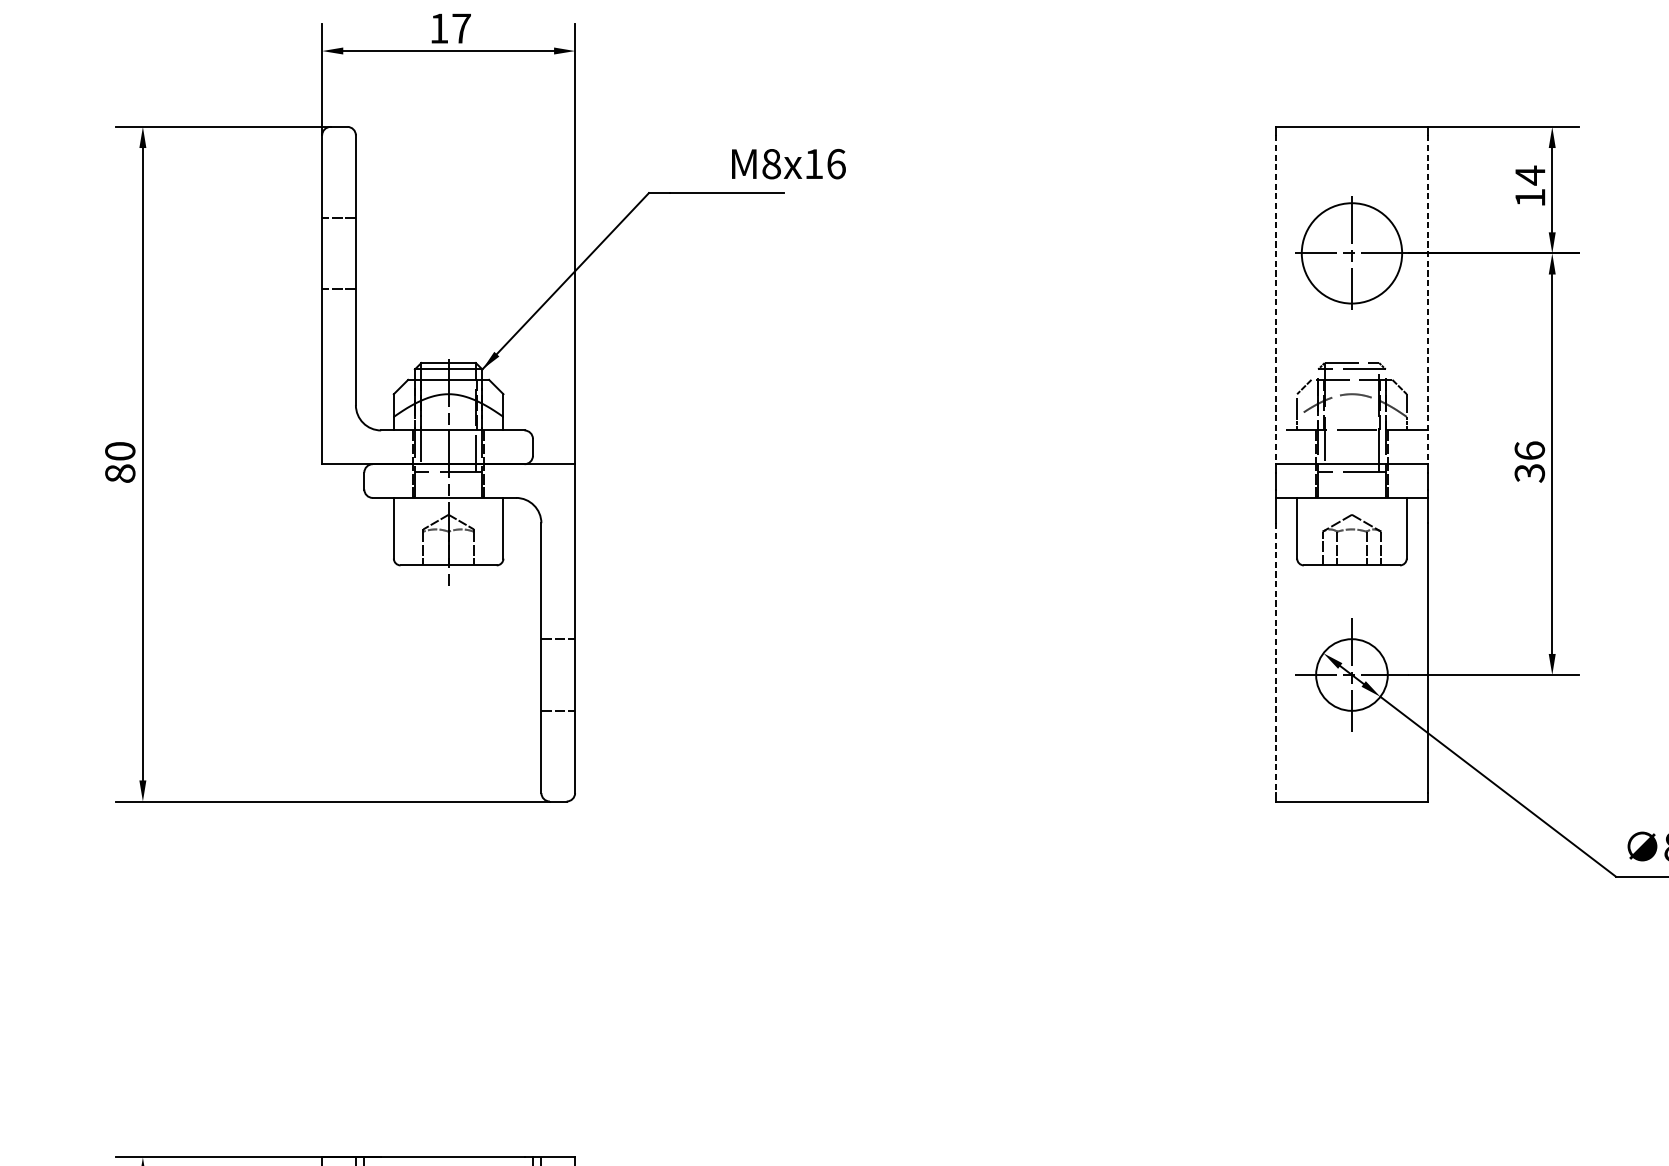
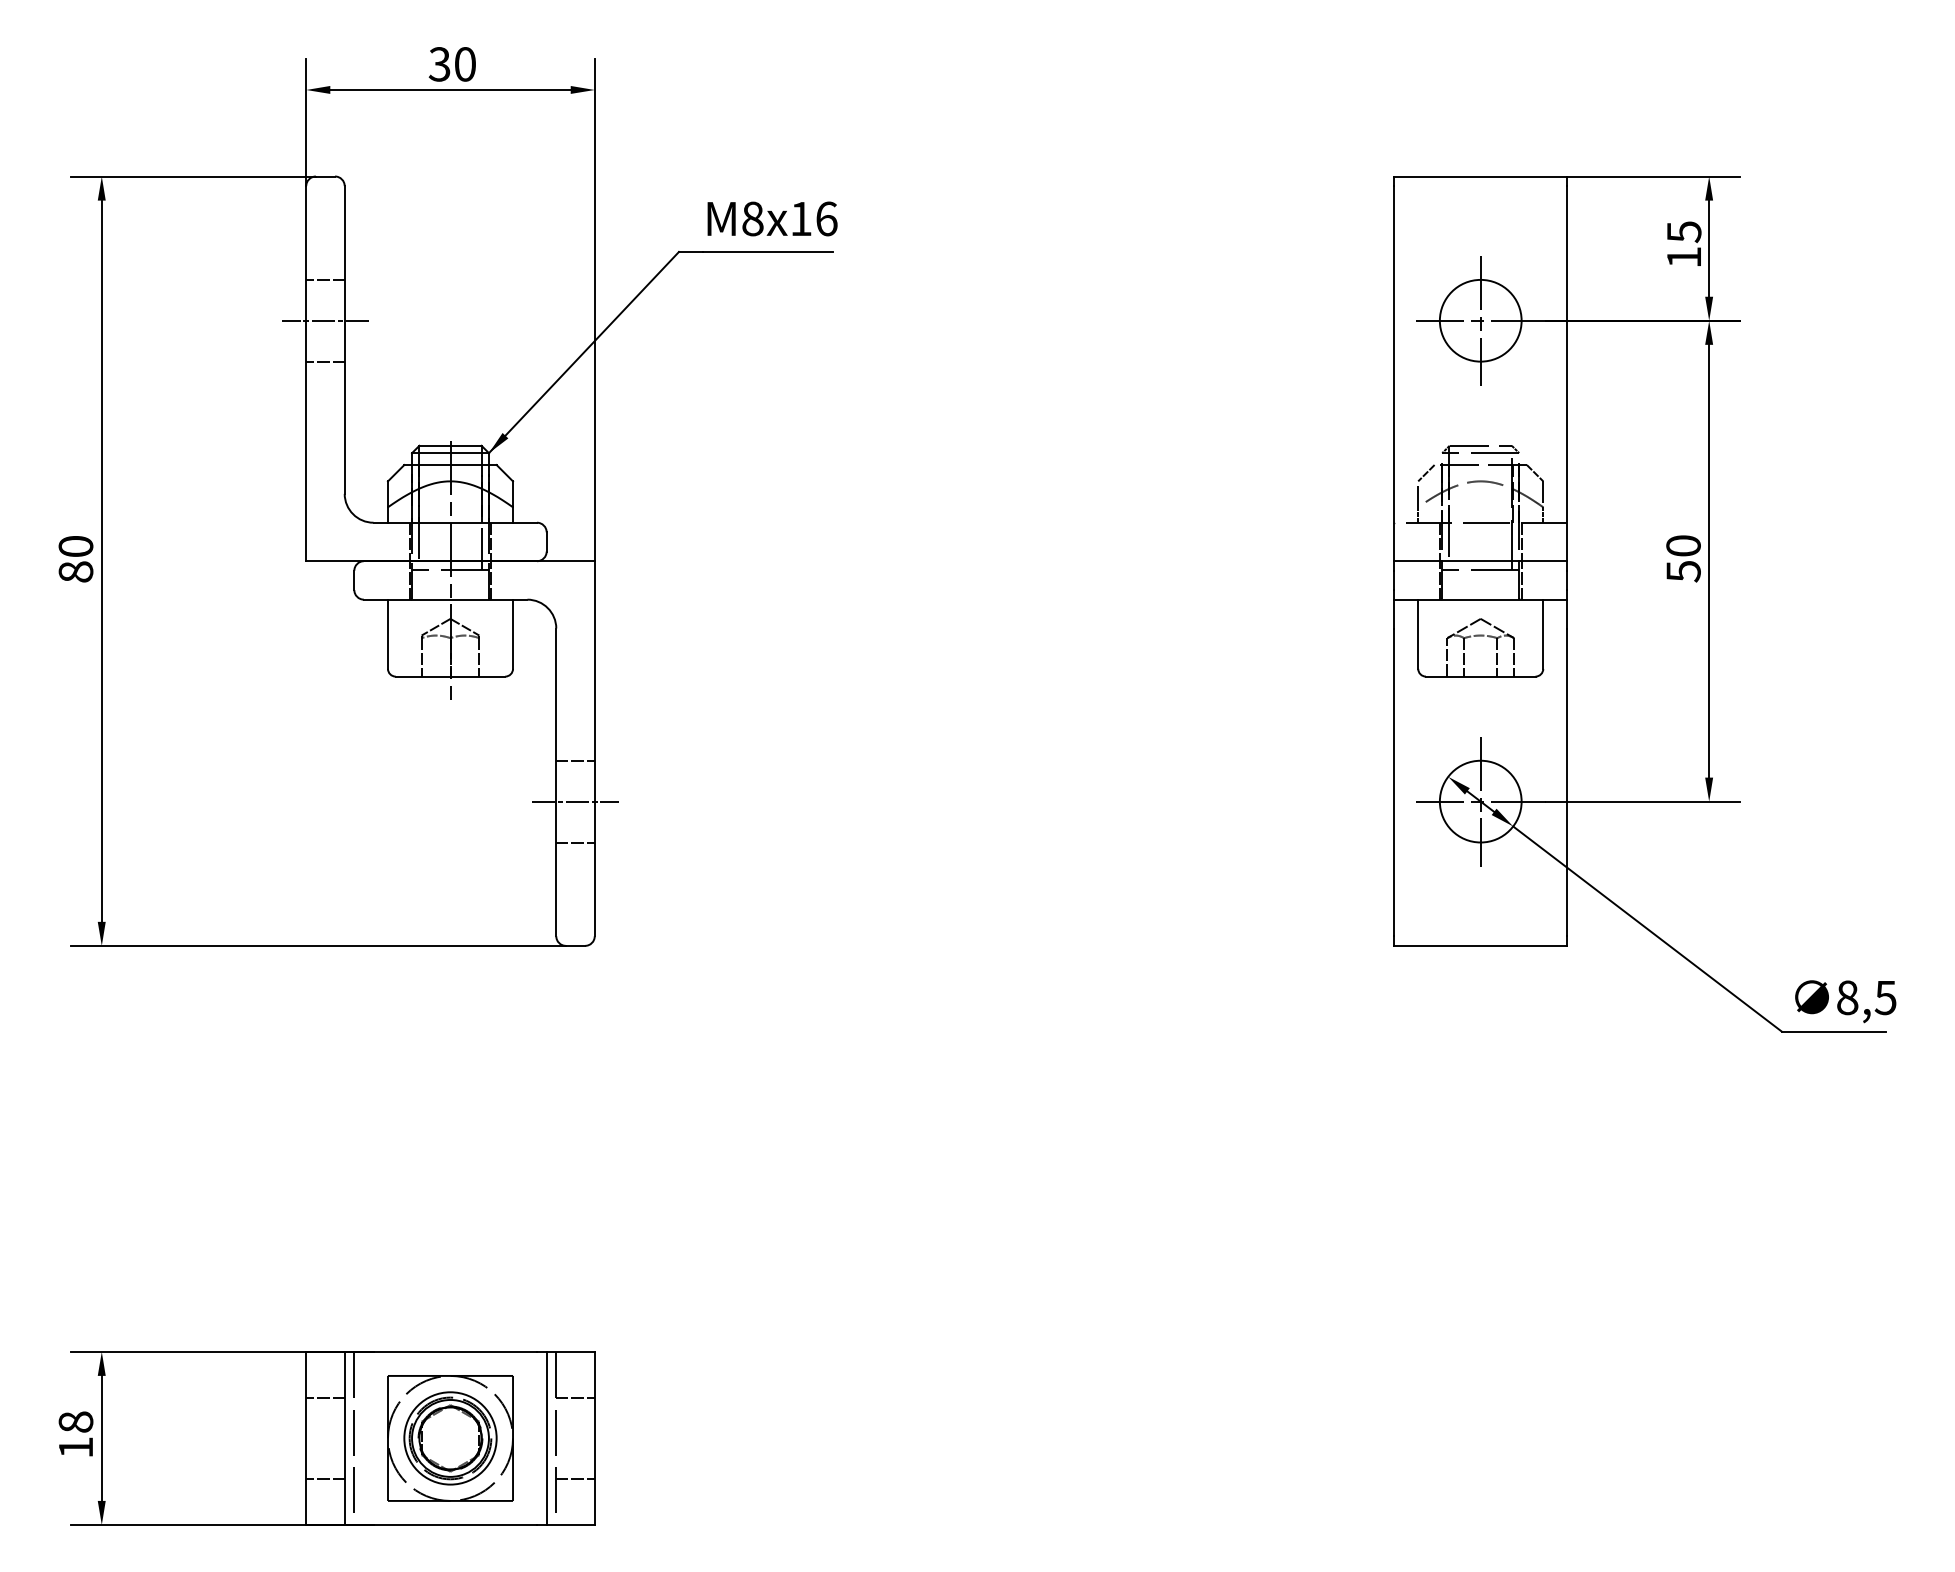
text: (449, 28) -> (451, 64), 17 -> 30
text: (788, 163) -> (772, 218), moved
text: (1530, 175) -> (1684, 231), 14 -> 15
line: (339, 253) -> (325, 320), added
circle: (1351, 253) -> (1480, 320), size x0.71
line: (1276, 299) -> (1394, 373), dashed -> solid
line: (1428, 299) -> (1567, 373), dashed -> solid
text: (1529, 461) -> (1683, 558), 36 -> 50
line: (1276, 658) -> (1394, 782), dashed -> solid
line: (558, 674) -> (575, 801), added

